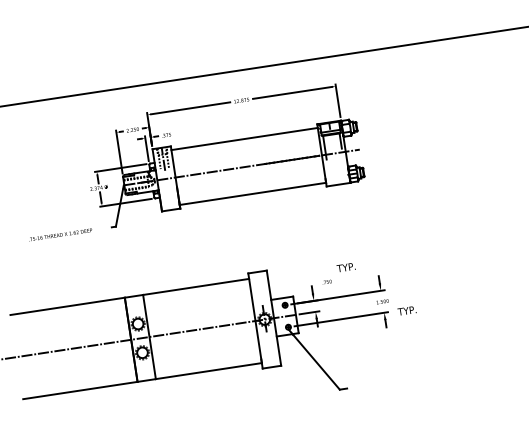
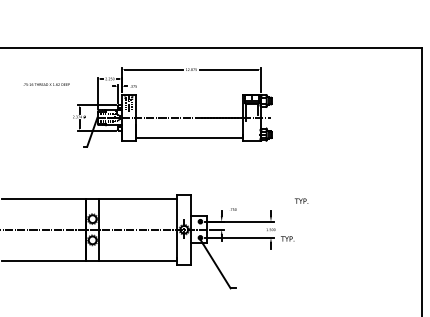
line: (244, 138) -> (189, 97), removed
text: (60, 234) -> (46, 84), moved
text: (346, 266) -> (301, 200), moved

